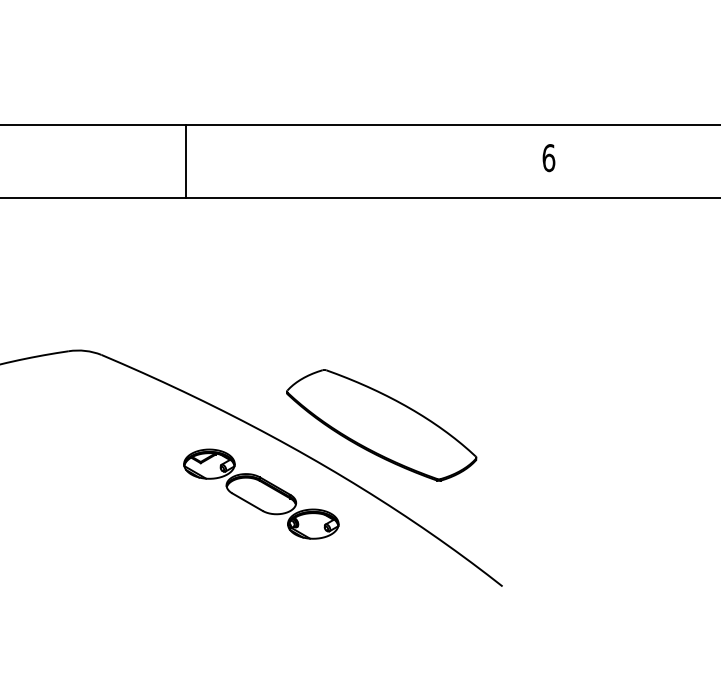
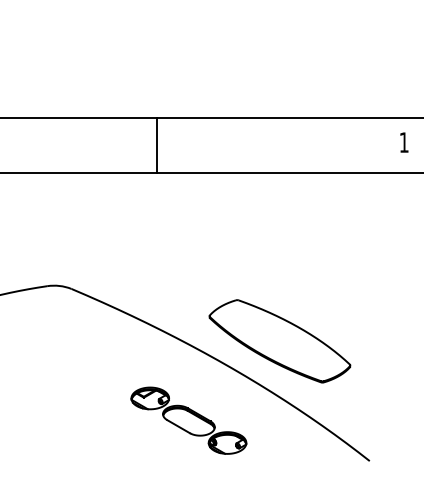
text: (548, 158) -> (403, 142), 6 -> 1
line: (185, 161) -> (157, 145), moved
part: (261, 493) -> (189, 420), moved

